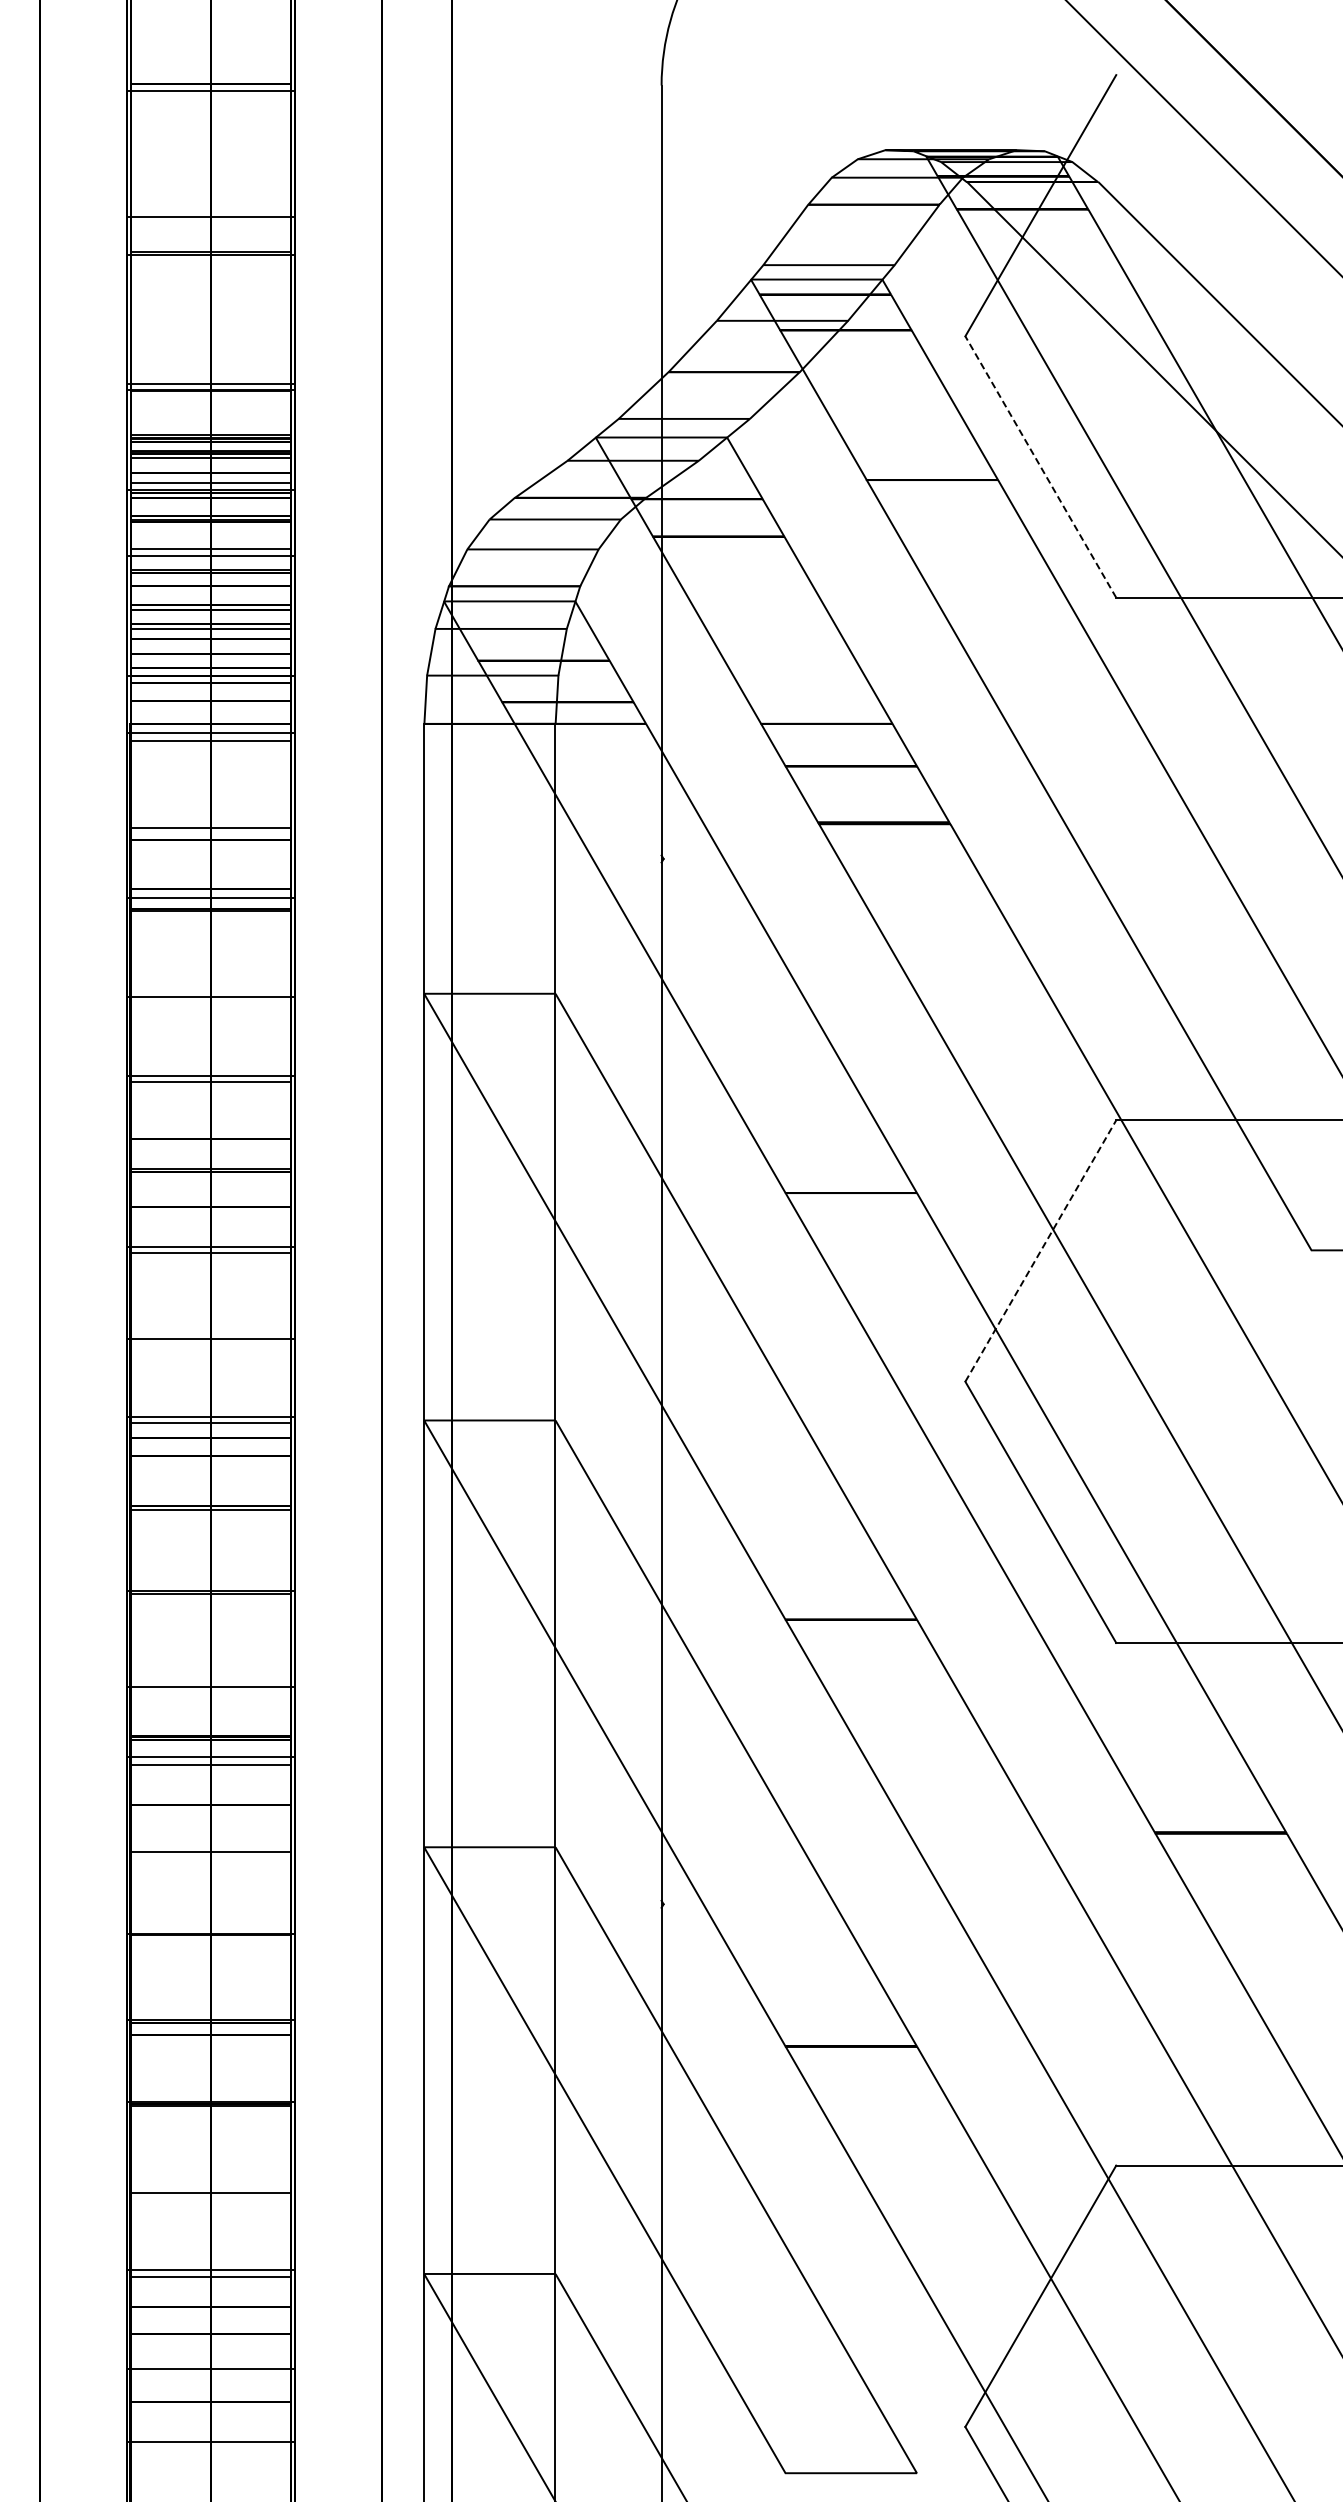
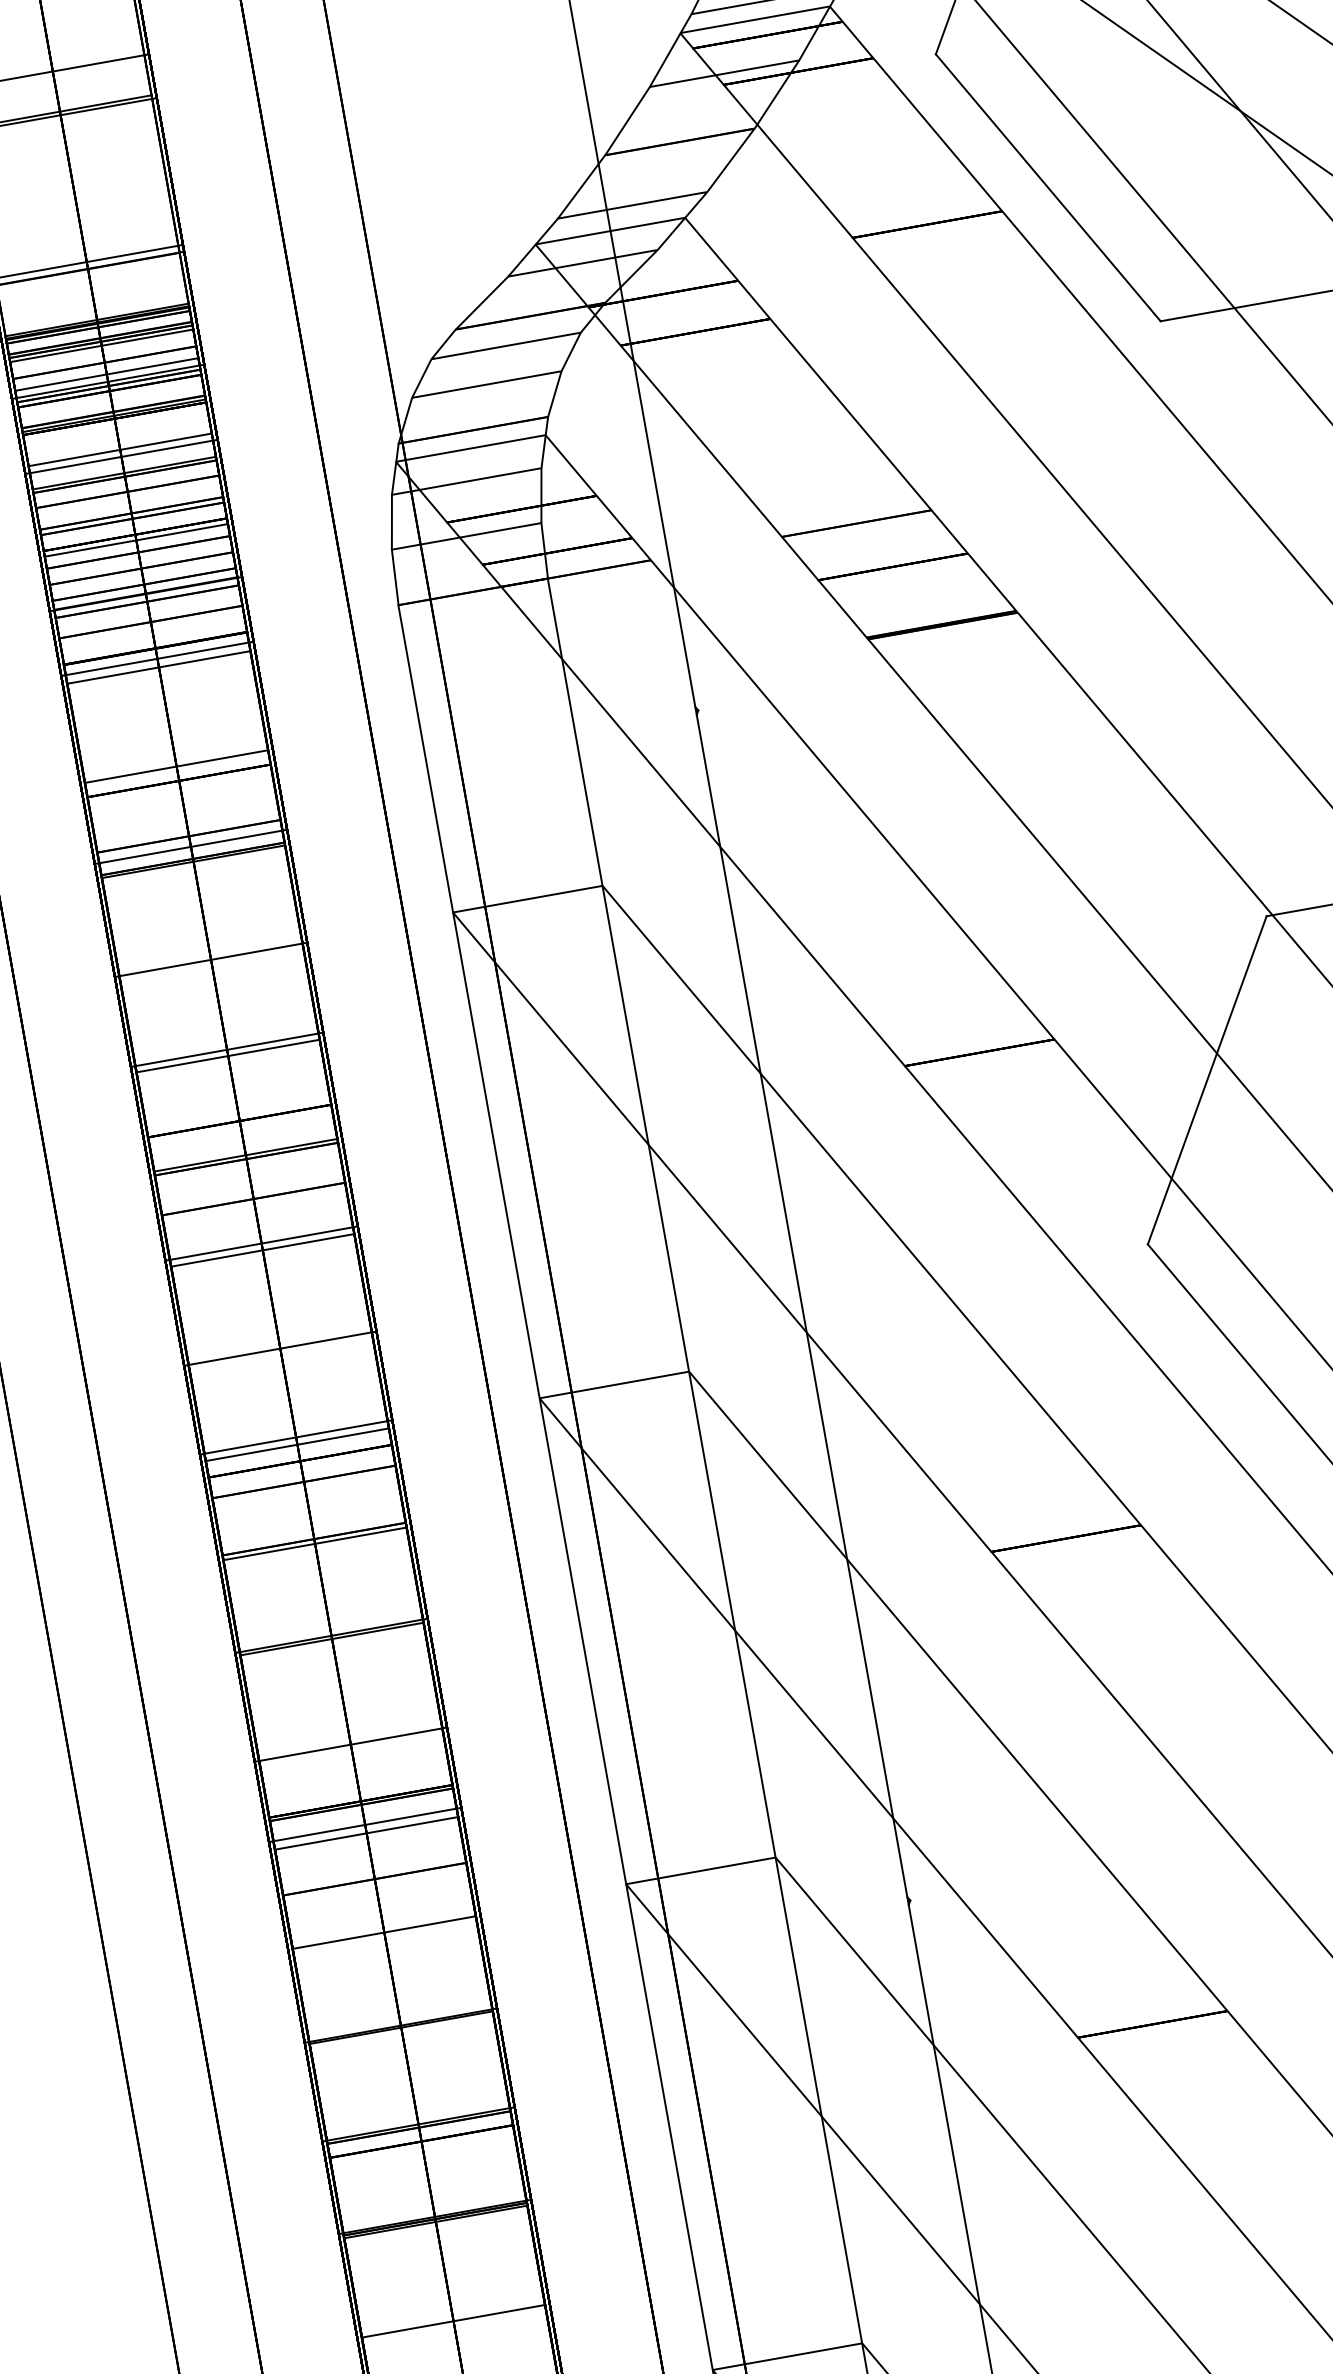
line: (1040, 467) -> (1048, 188), dashed -> solid
line: (1040, 1251) -> (1206, 1080), dashed -> solid

